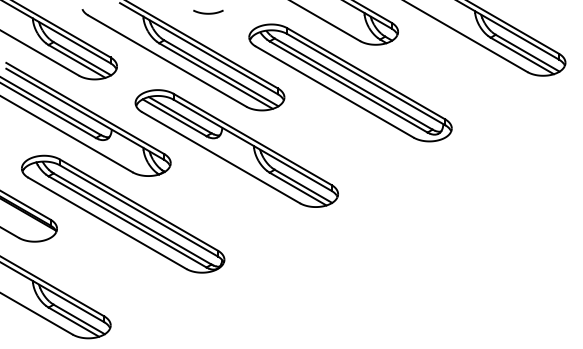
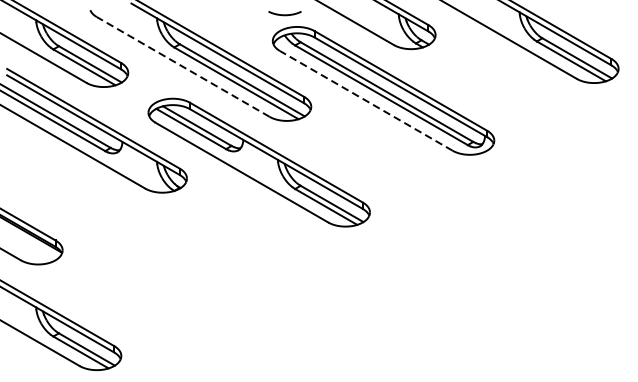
curve: (208, 12) -> (285, 13), moved
line: (166, 60) -> (182, 66), solid -> dashed
line: (334, 91) -> (366, 100), solid -> dashed
part: (123, 213) -> (135, 233), removed

